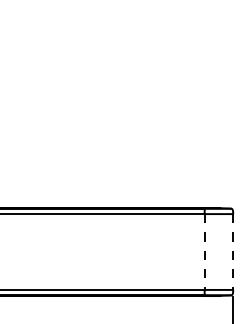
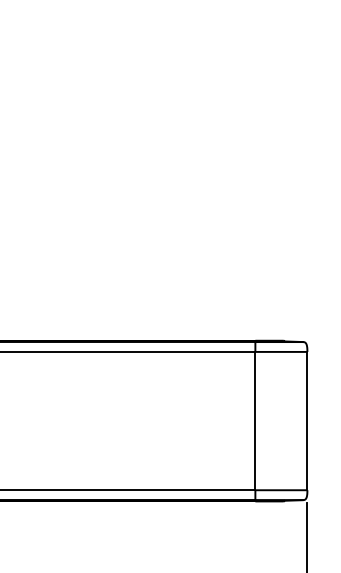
line: (204, 252) -> (255, 421), dashed -> solid
line: (233, 252) -> (307, 421), dashed -> solid

